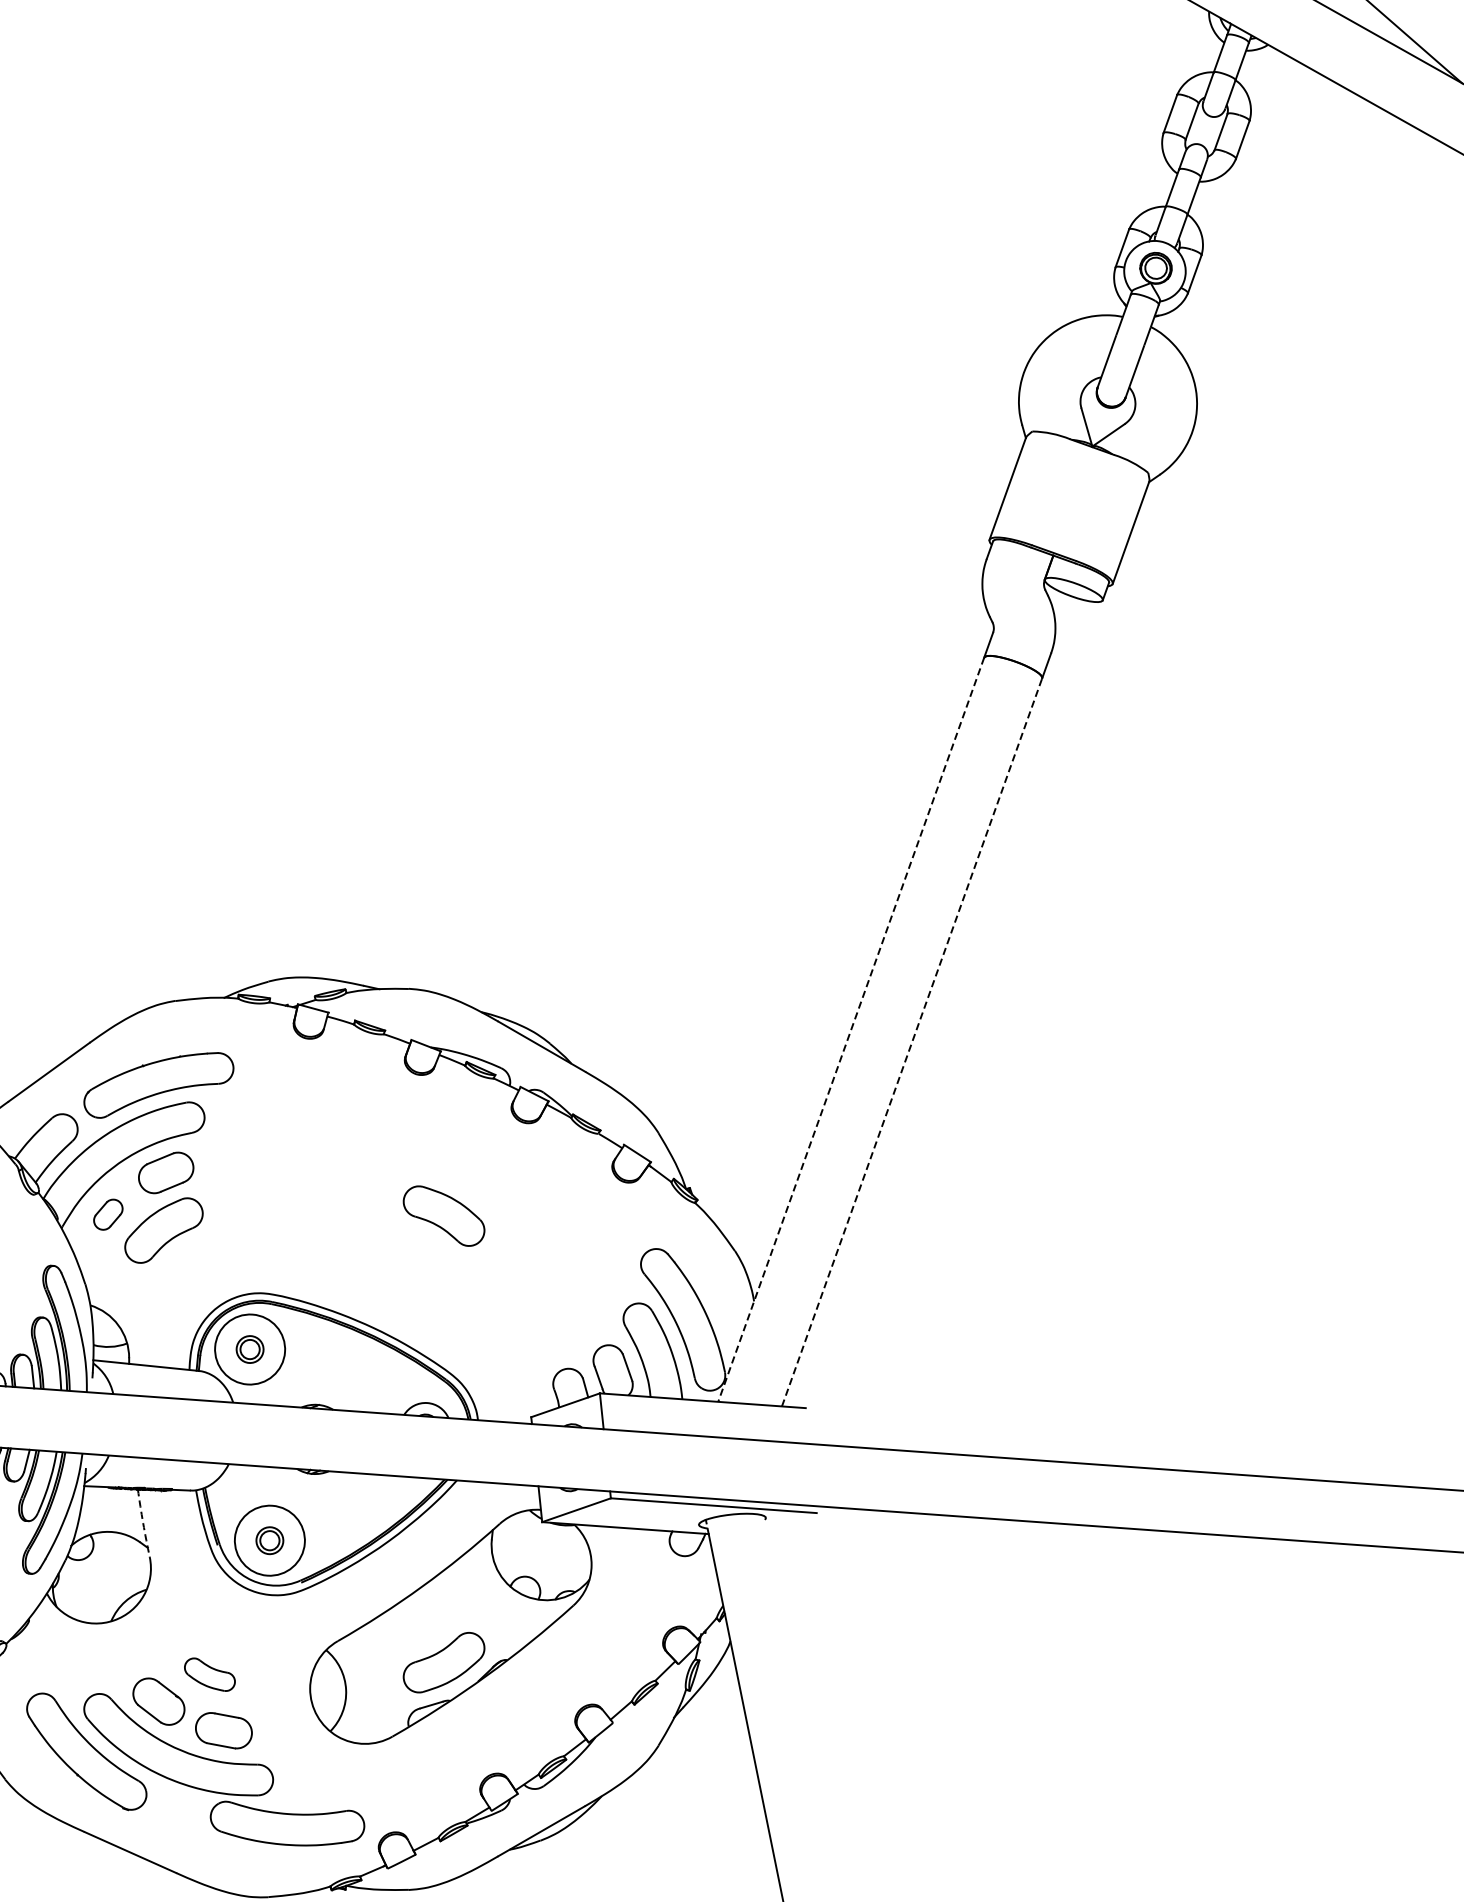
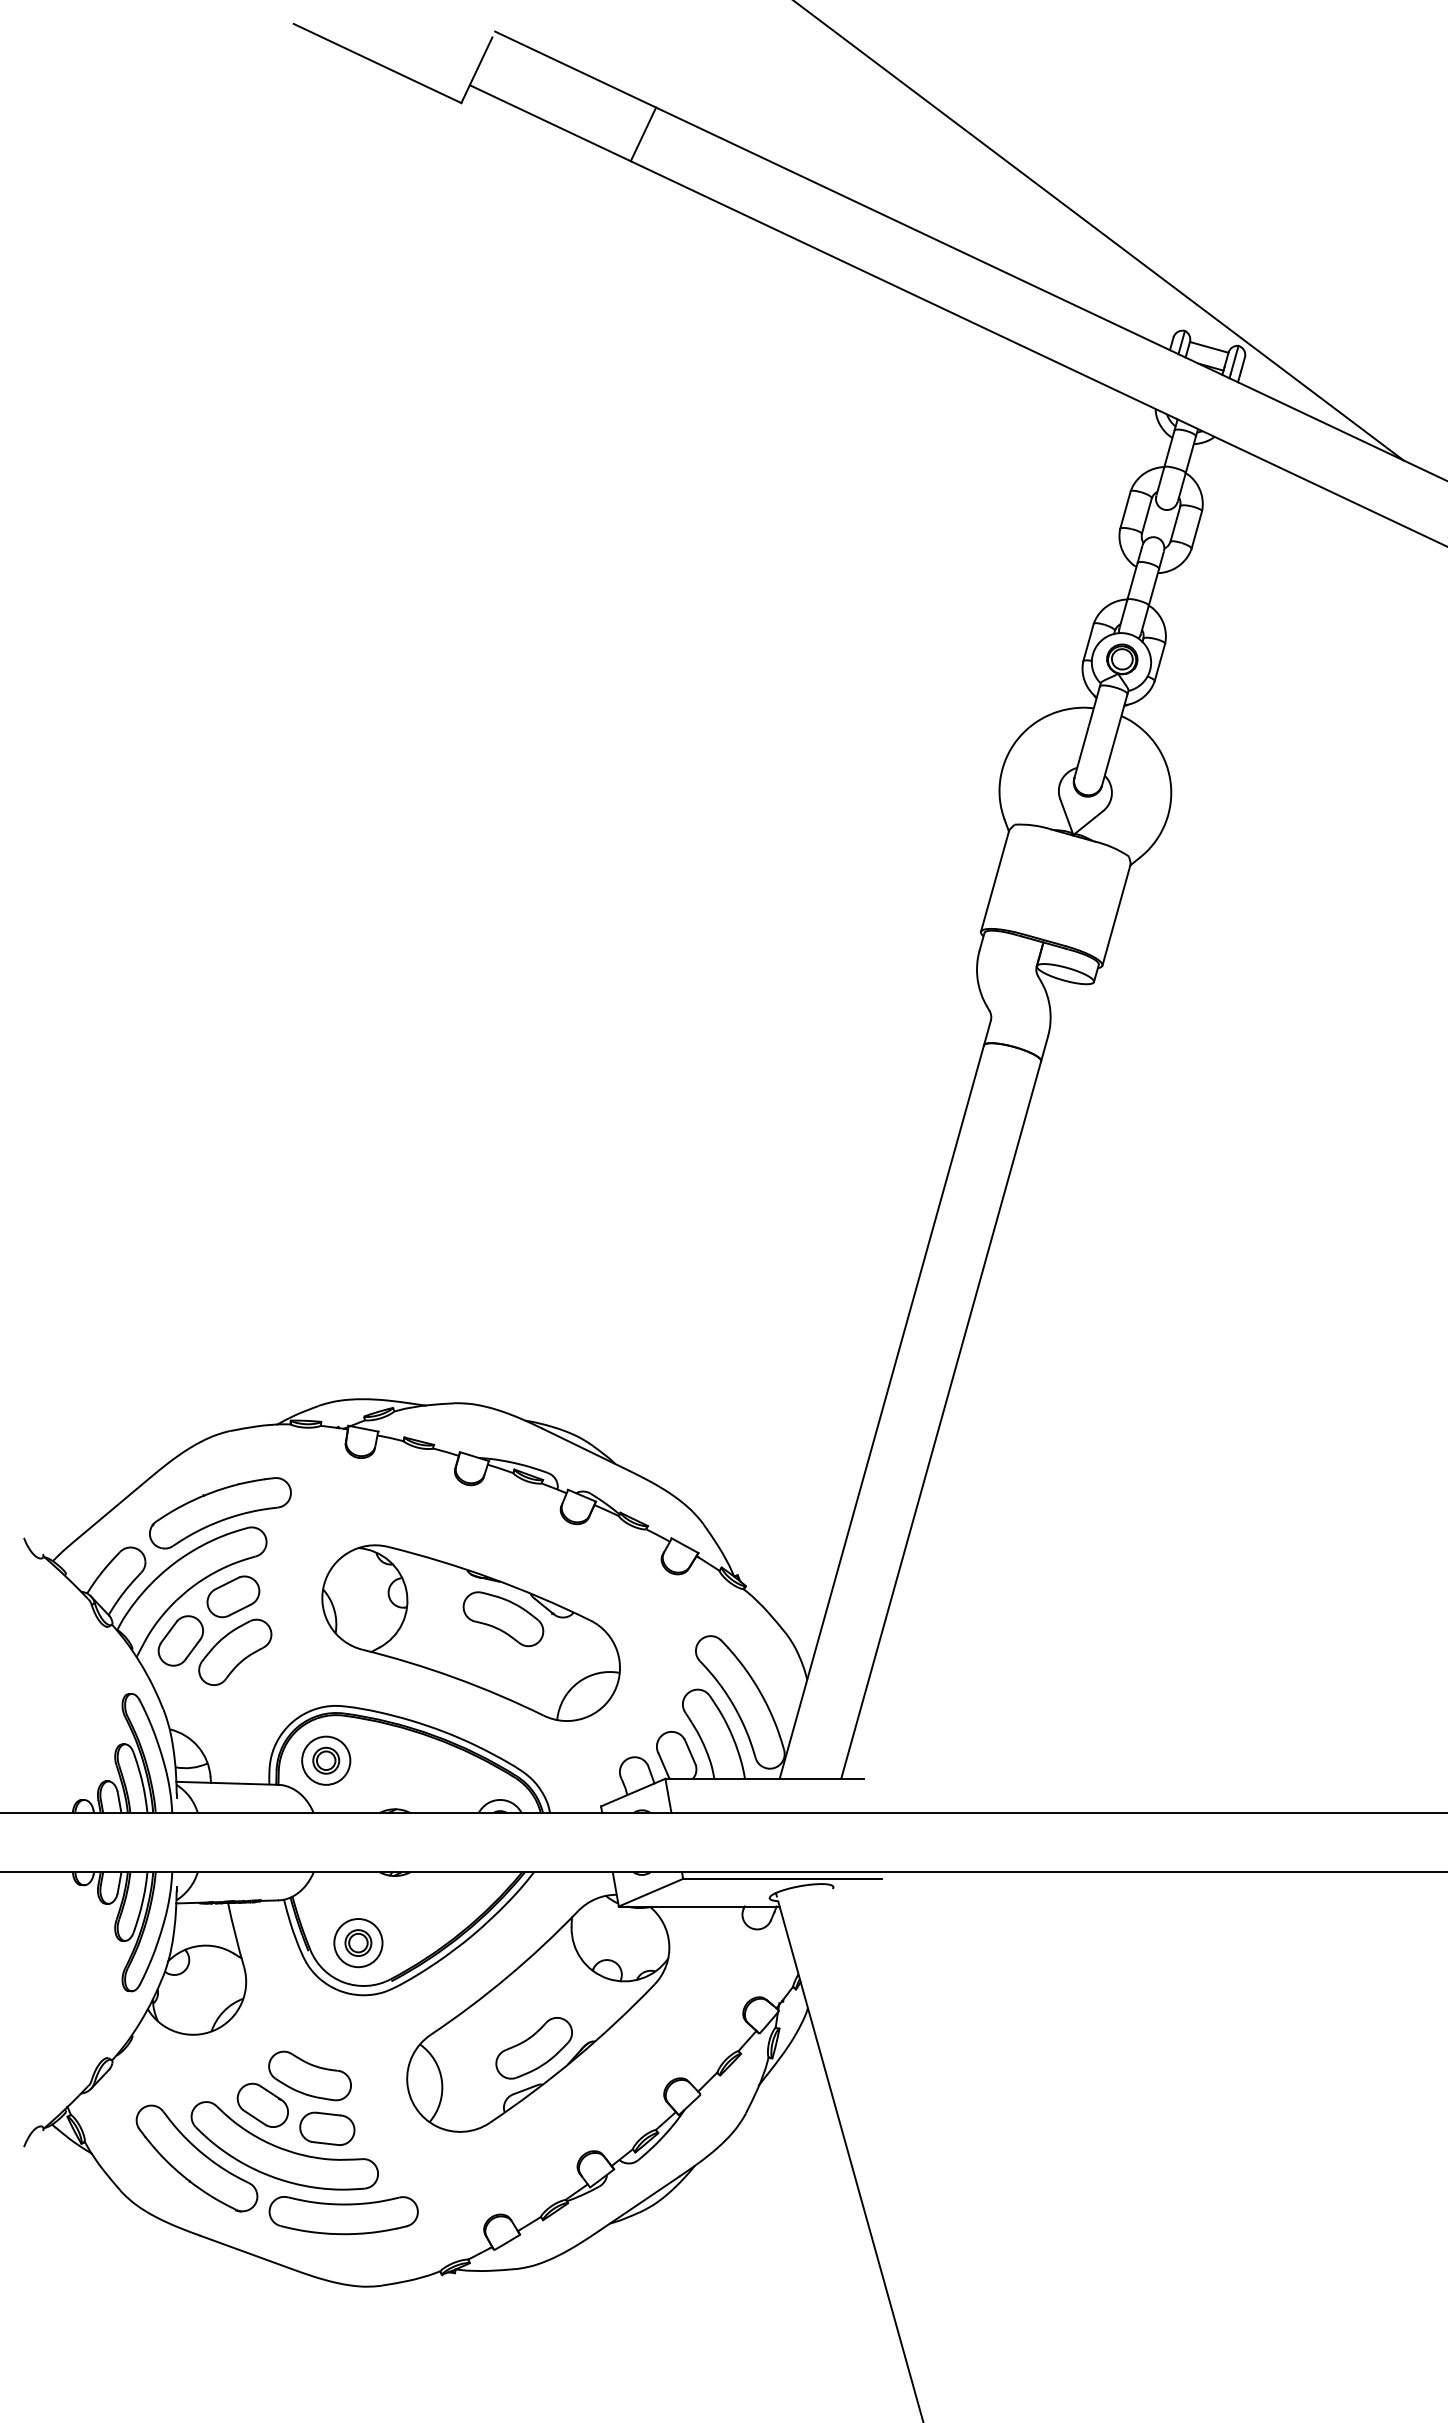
line: (850, 1030) -> (881, 1412), dashed -> solid
line: (912, 1041) -> (941, 1419), dashed -> solid
part: (108, 1214) -> (180, 1640), size x1.67
part: (408, 1227) -> (470, 1632), added
circle: (250, 1349) -> (326, 1760), size x0.71
arc: (143, 1523) -> (235, 1935), dashed -> solid
circle: (269, 1541) -> (358, 1943), size x0.71
part: (209, 1674) -> (309, 2075), size x1.67
part: (287, 1825) -> (343, 2215), moved

